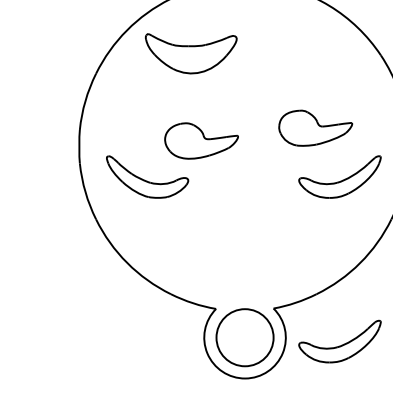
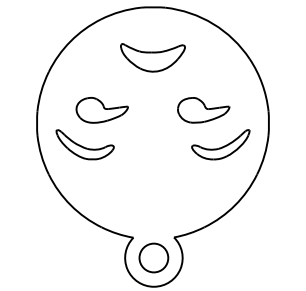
part: (190, 53) -> (152, 57), moved
part: (200, 141) -> (101, 110), moved
circle: (244, 336) -> (153, 257), size x0.71
part: (339, 341) -> (220, 260), removed

